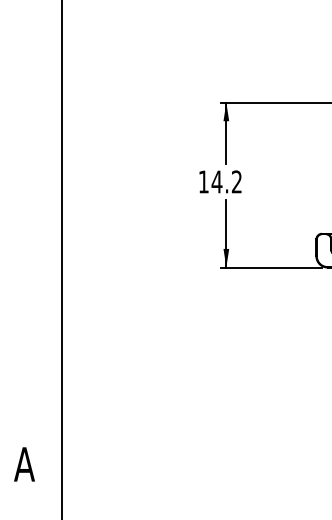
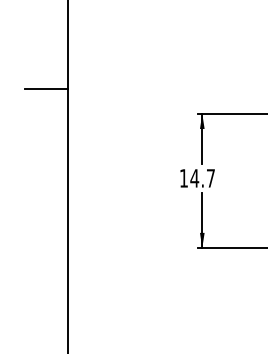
line: (34, 71) -> (46, 88), added
text: (236, 181) -> (210, 178), 14.2 -> 14.7

